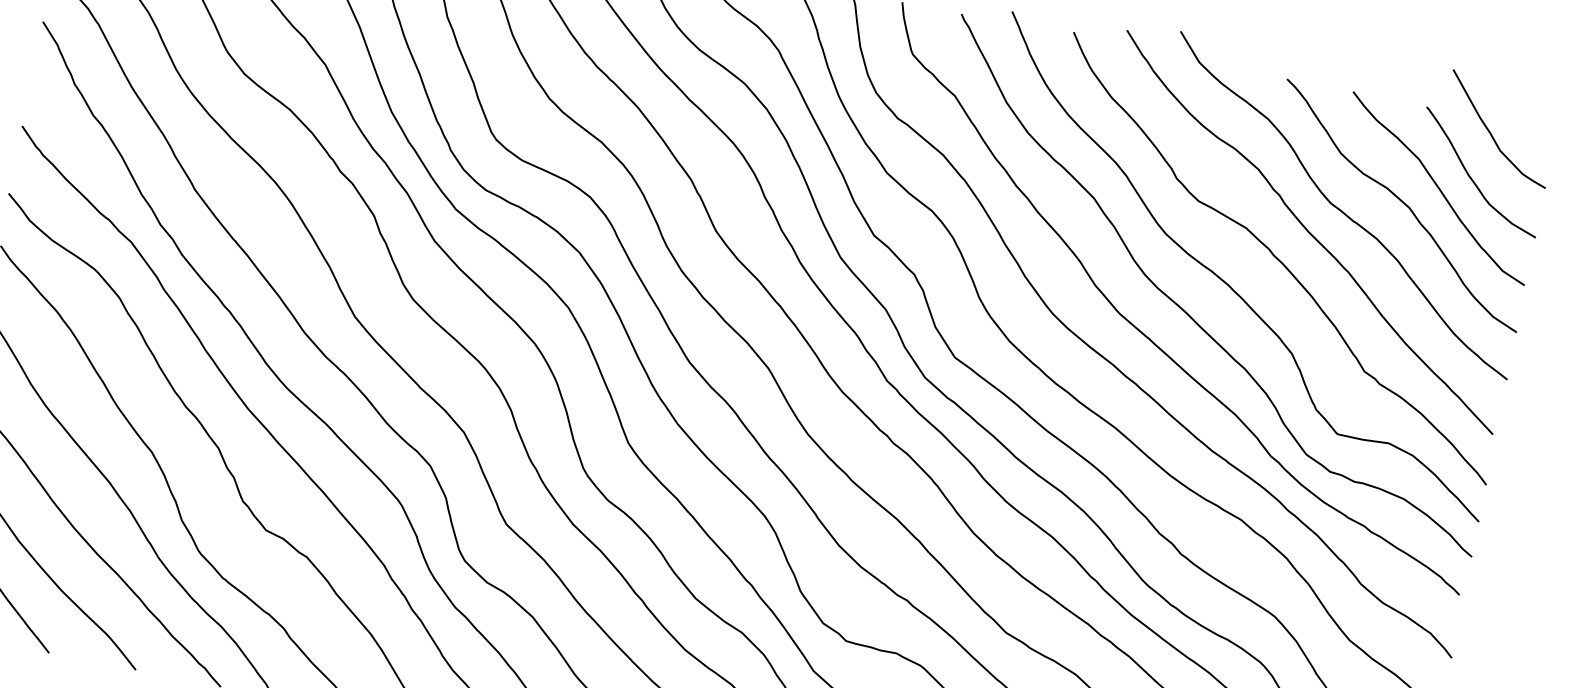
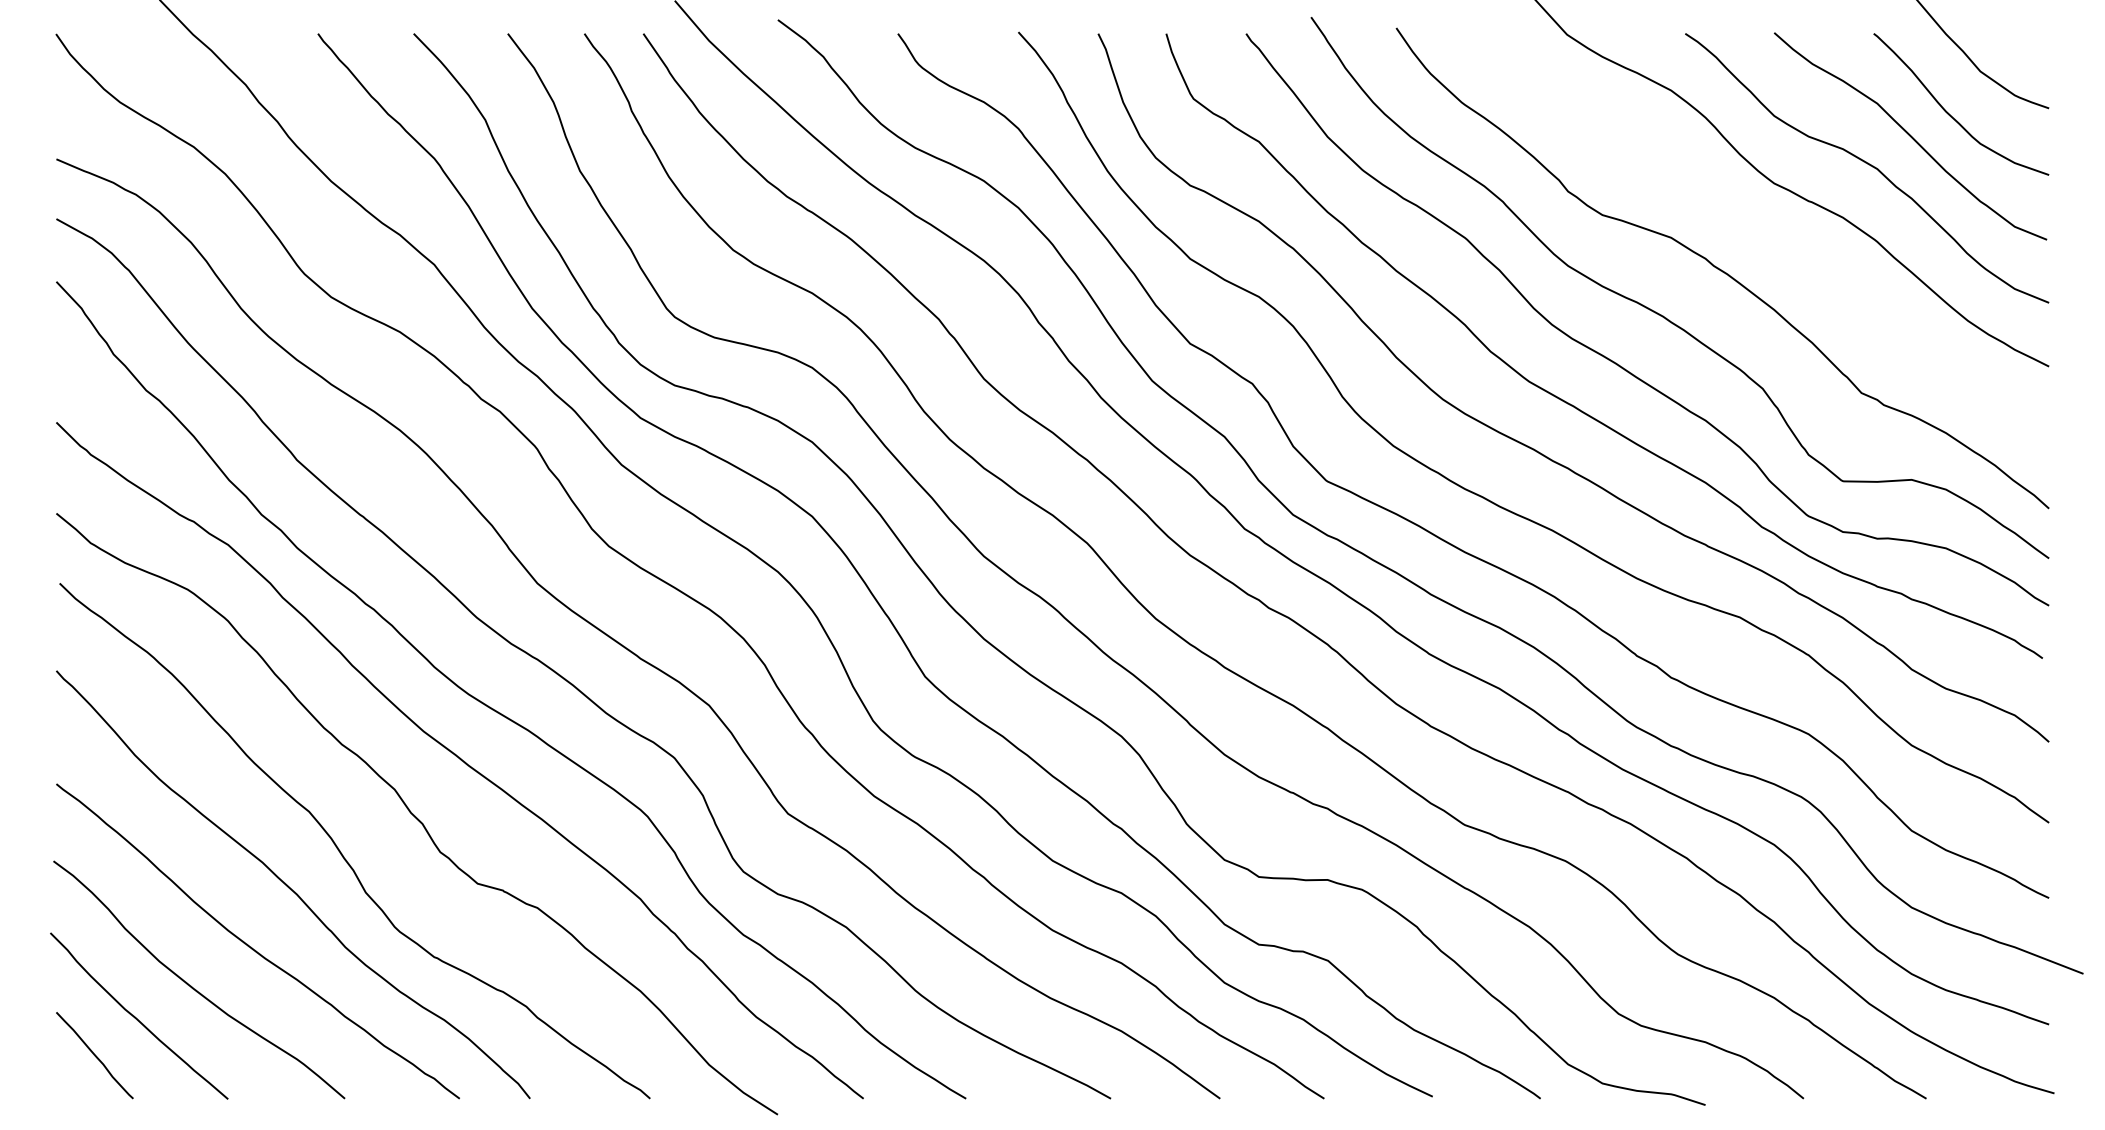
curve: (1309, 232) -> (1754, 226), removed

